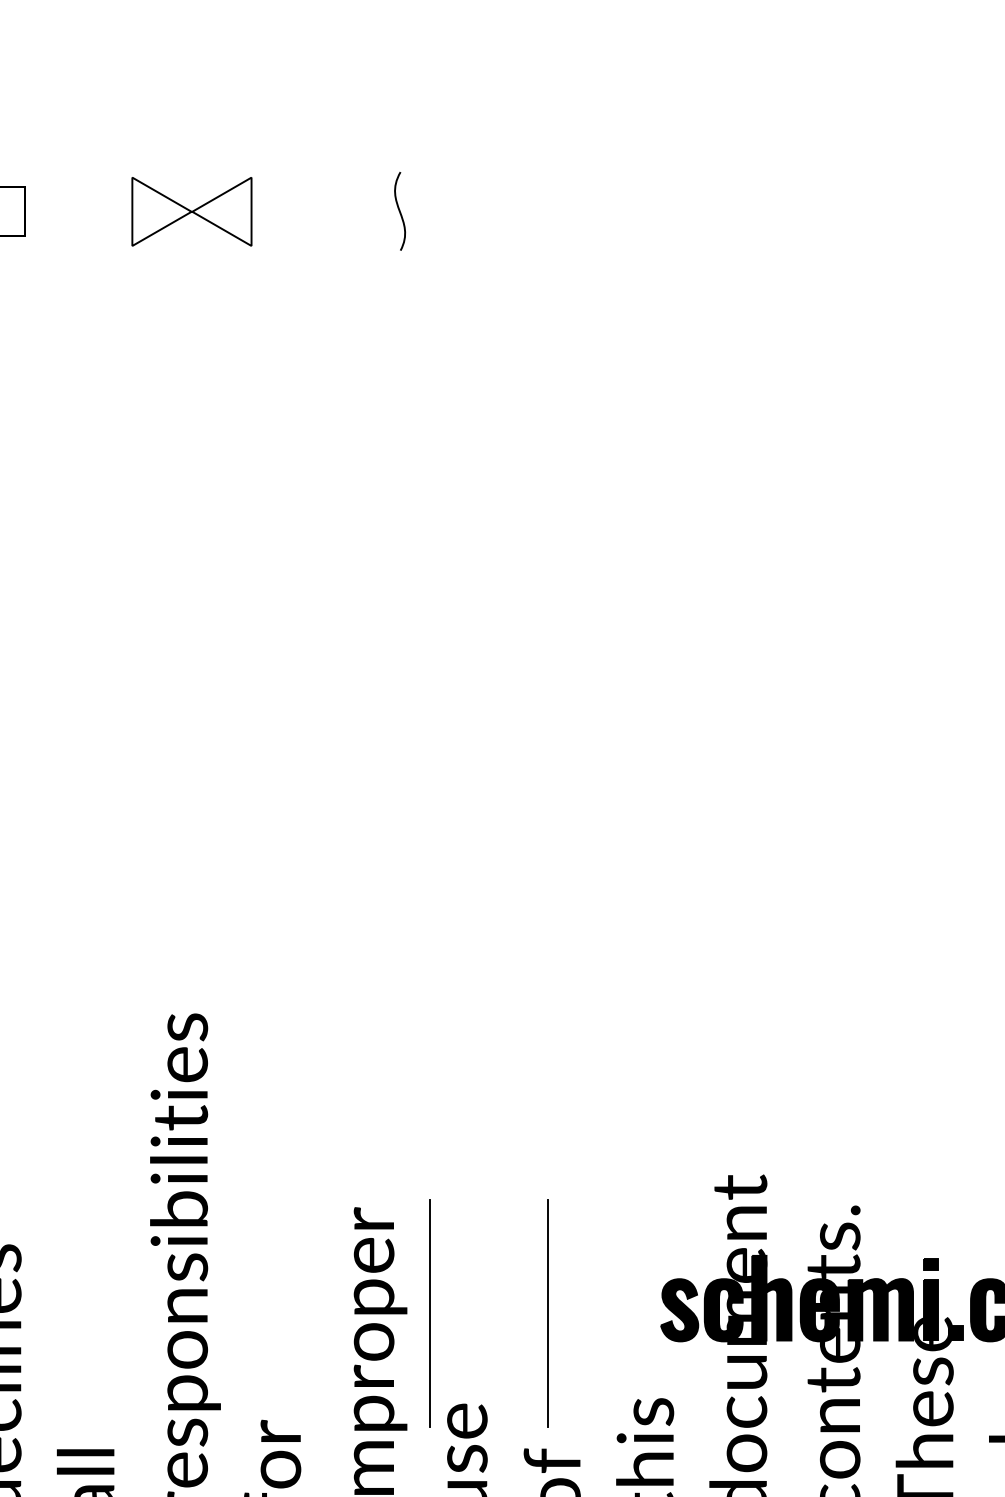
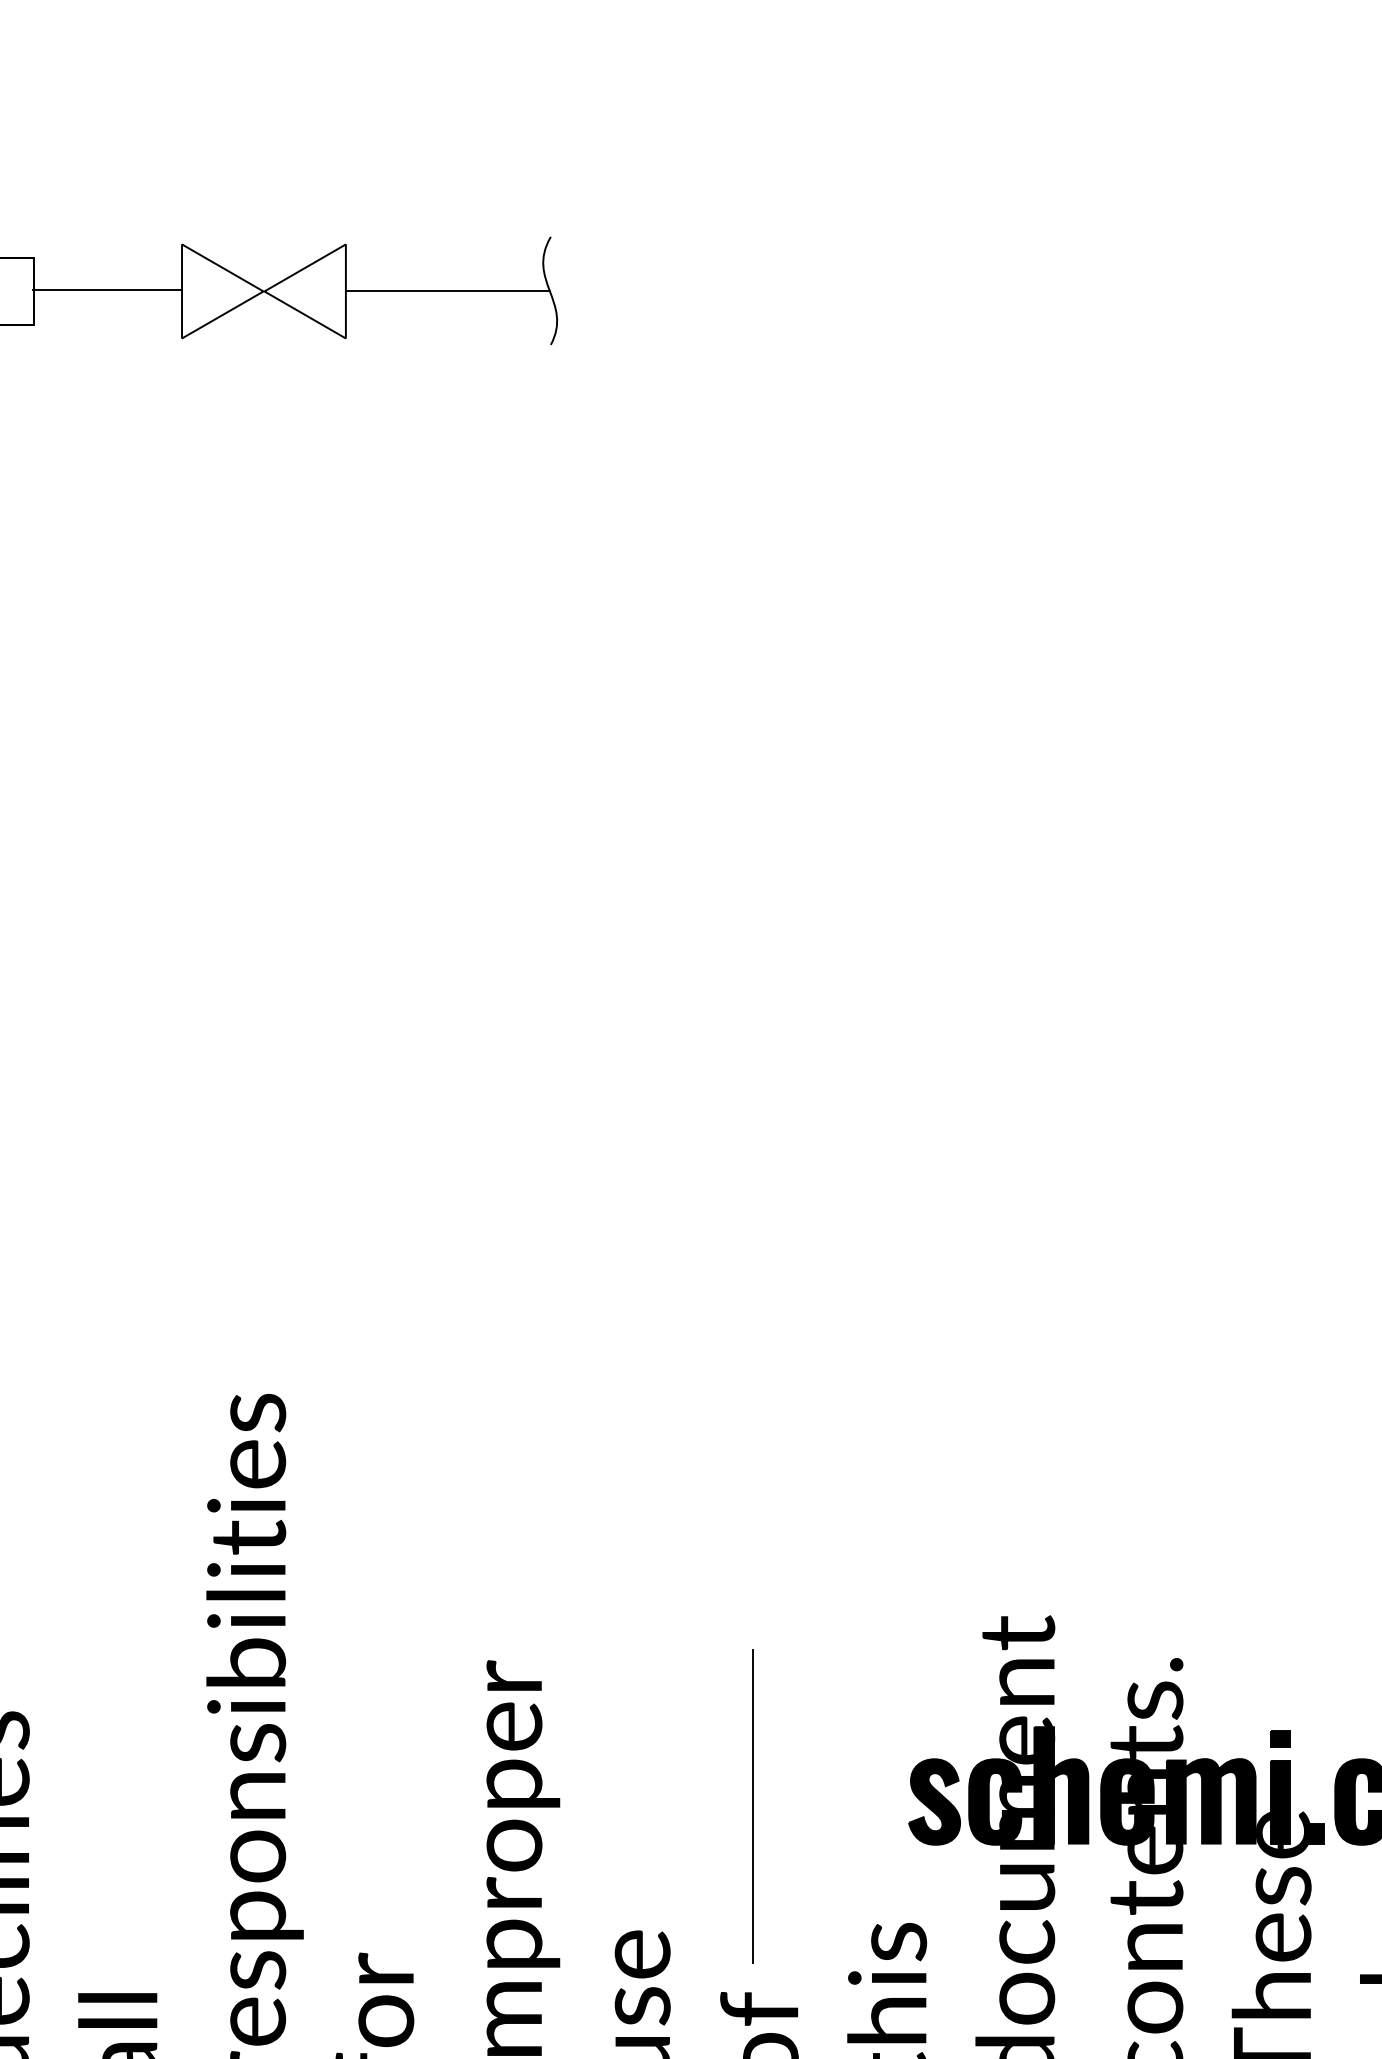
line: (78, 211) -> (107, 290), added
line: (325, 211) -> (447, 290), added
line: (429, 1313) -> (590, 1806), removed

